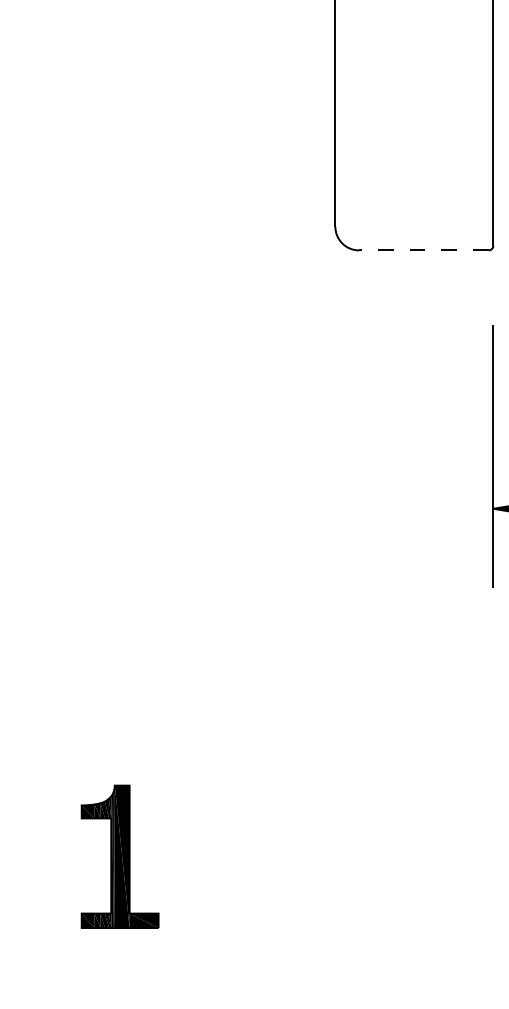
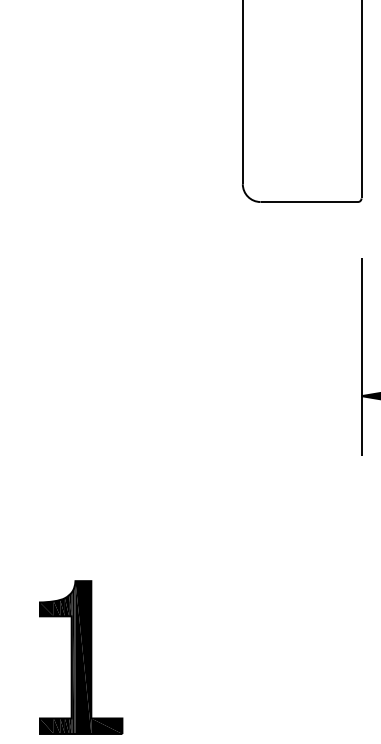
line: (423, 250) -> (309, 202), dashed -> solid
part: (119, 856) -> (80, 657), size x1.43

